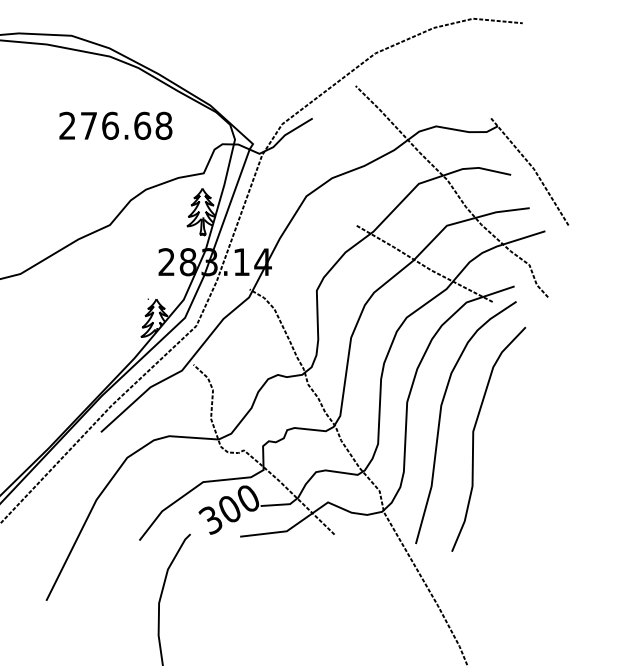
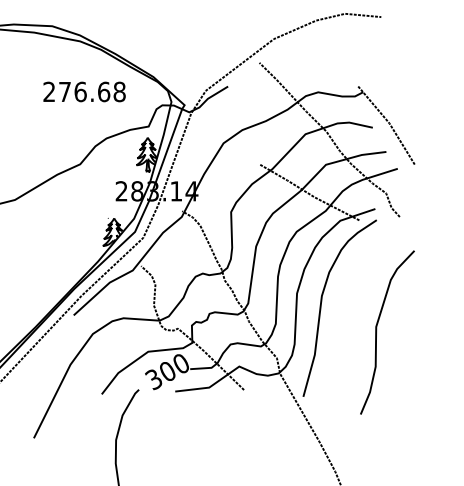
curve: (475, 437) -> (377, 331), moved

